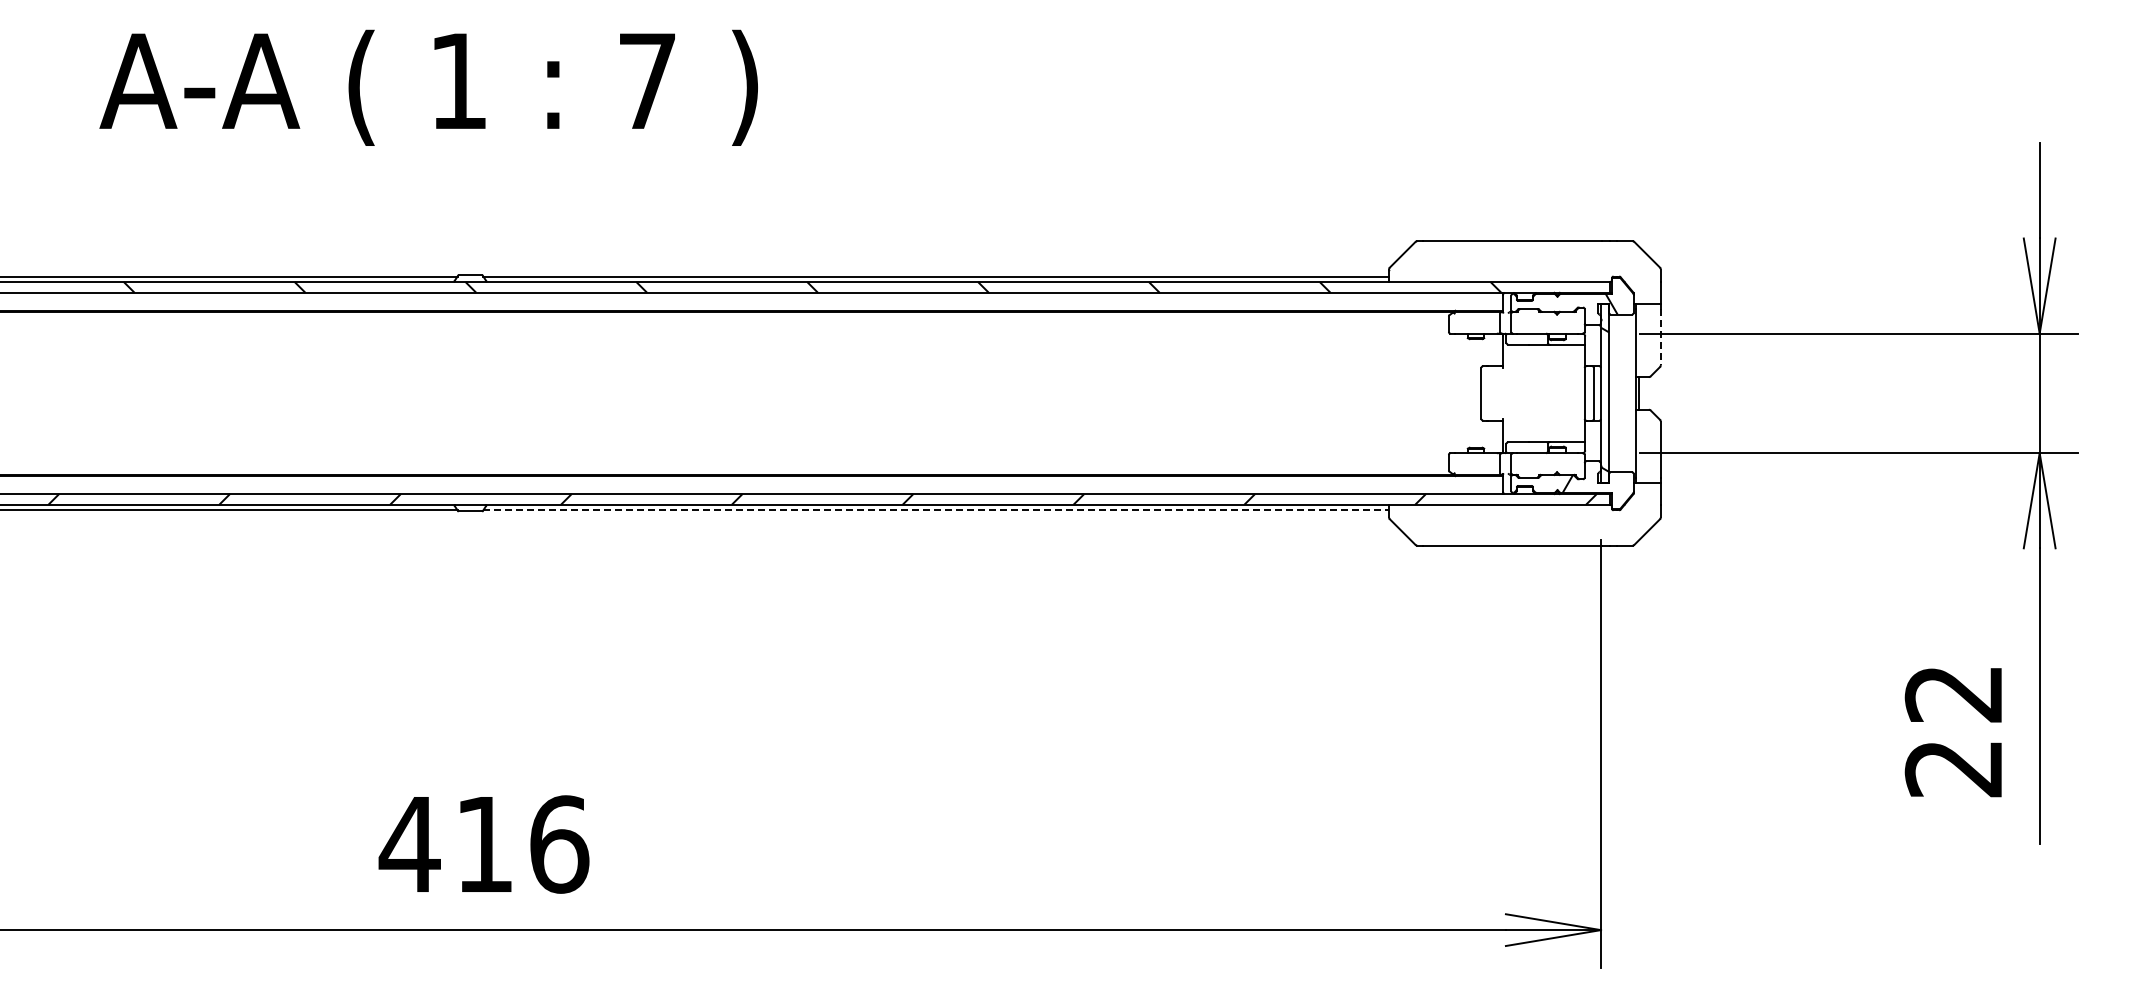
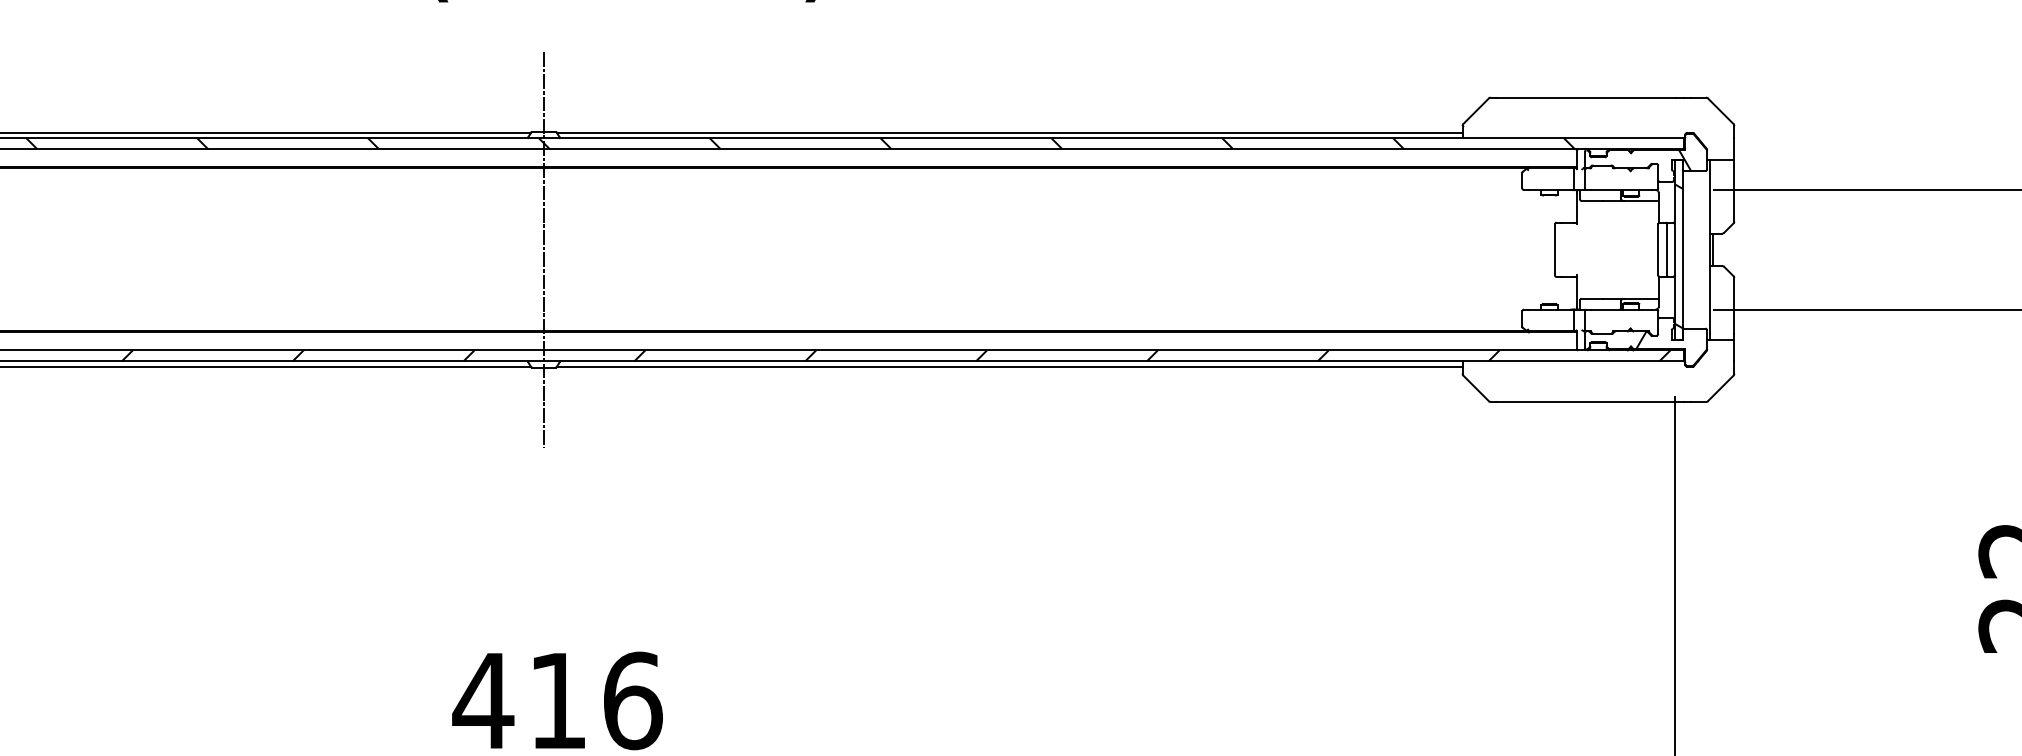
line: (1660, 337) -> (1734, 193), dashed -> solid
line: (470, 393) -> (544, 249), added
line: (936, 510) -> (1010, 366), dashed -> solid

